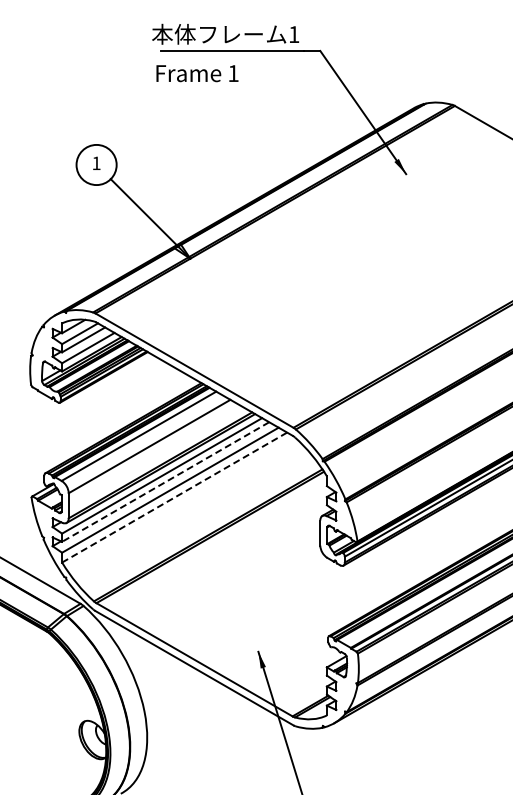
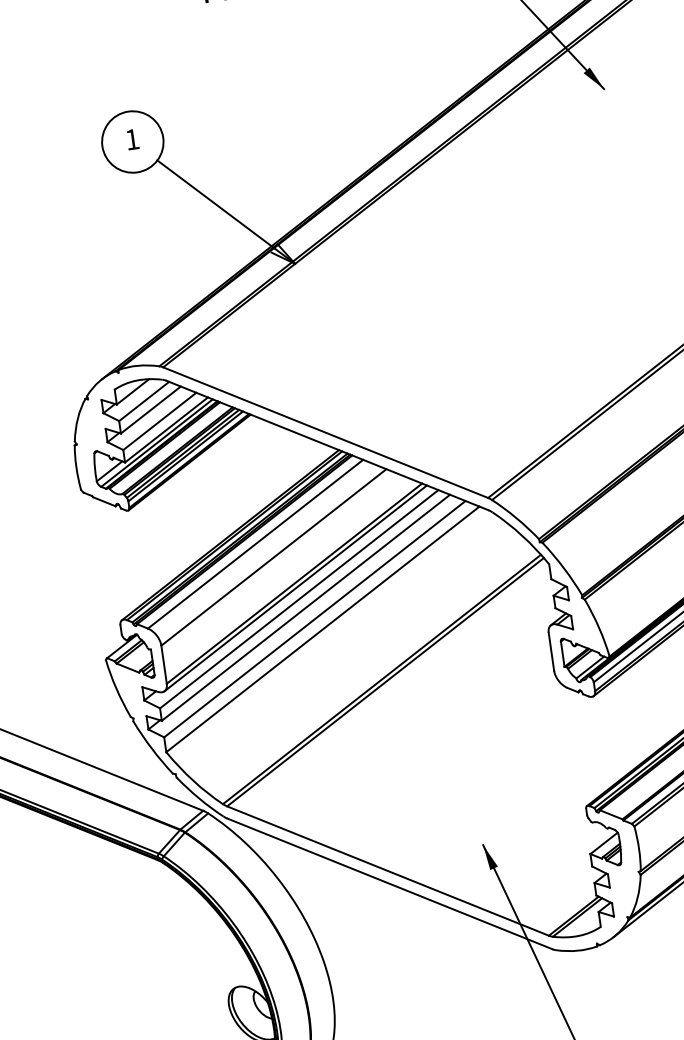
line: (165, 482) -> (305, 608), dashed -> solid
line: (174, 497) -> (322, 629), dashed -> solid

